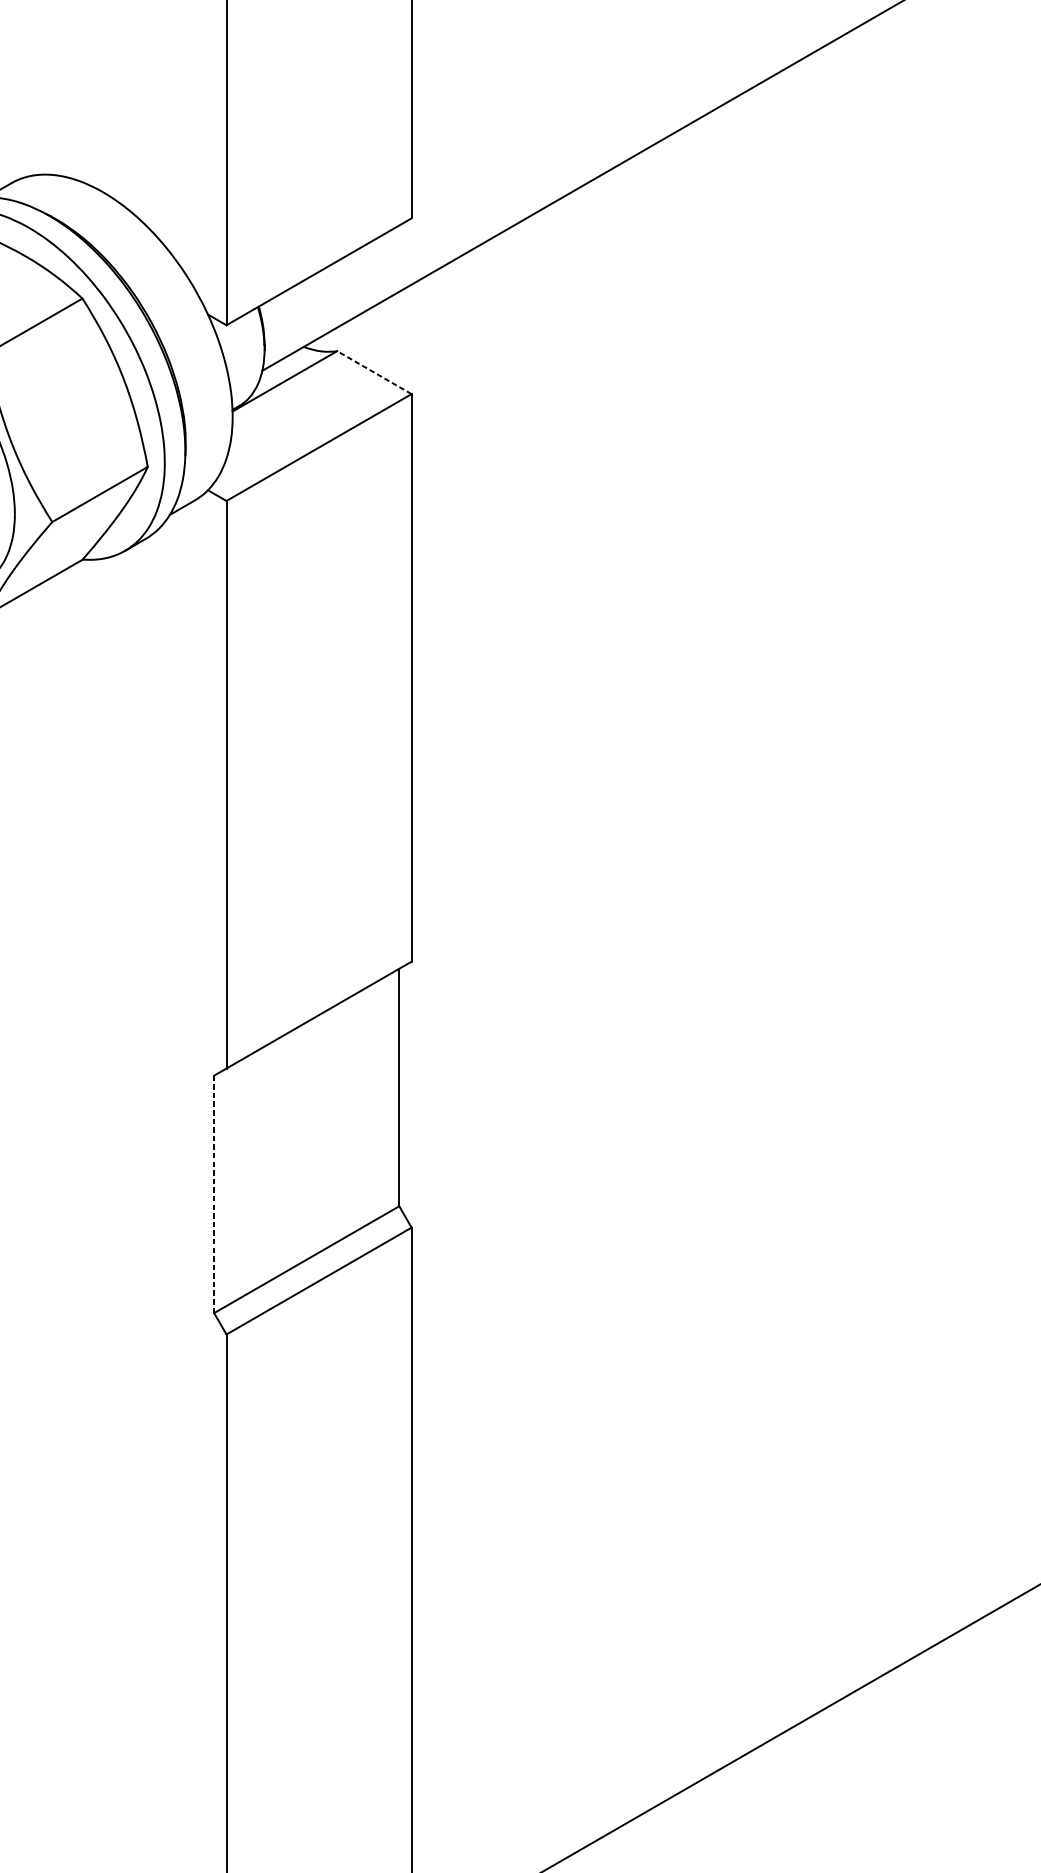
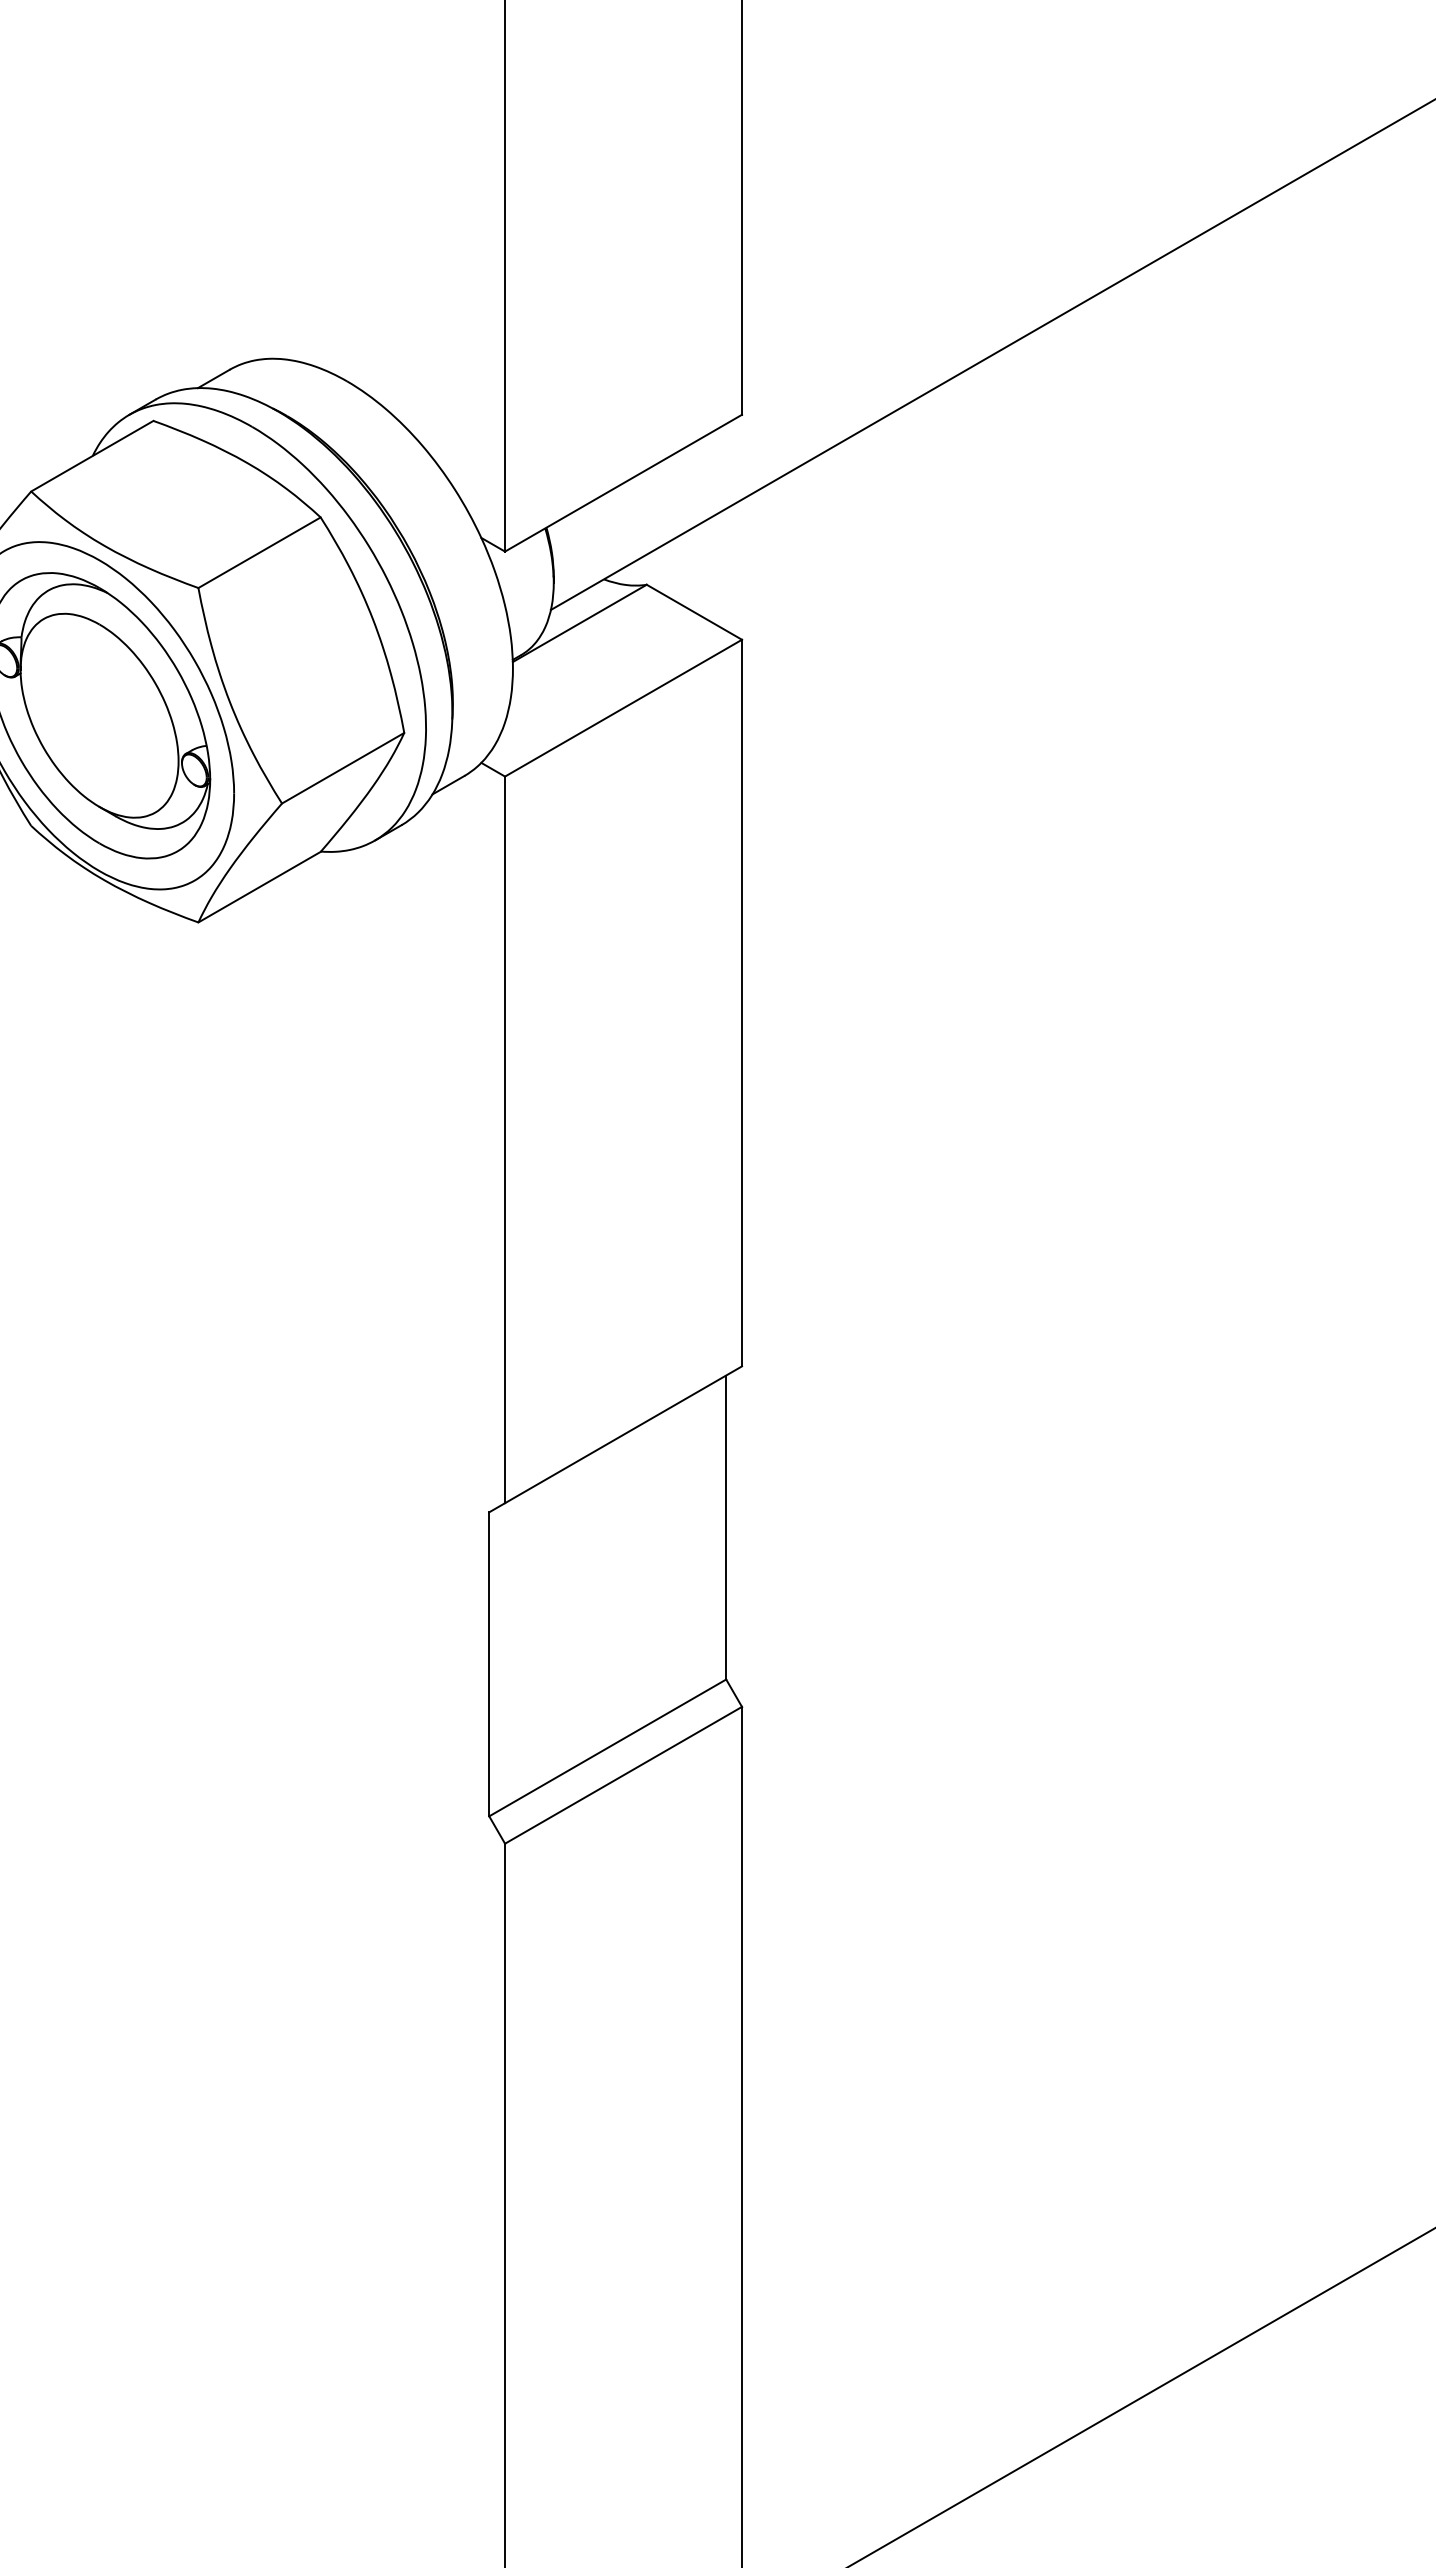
line: (373, 372) -> (693, 612), dashed -> solid
line: (214, 1193) -> (489, 1663), dashed -> solid

